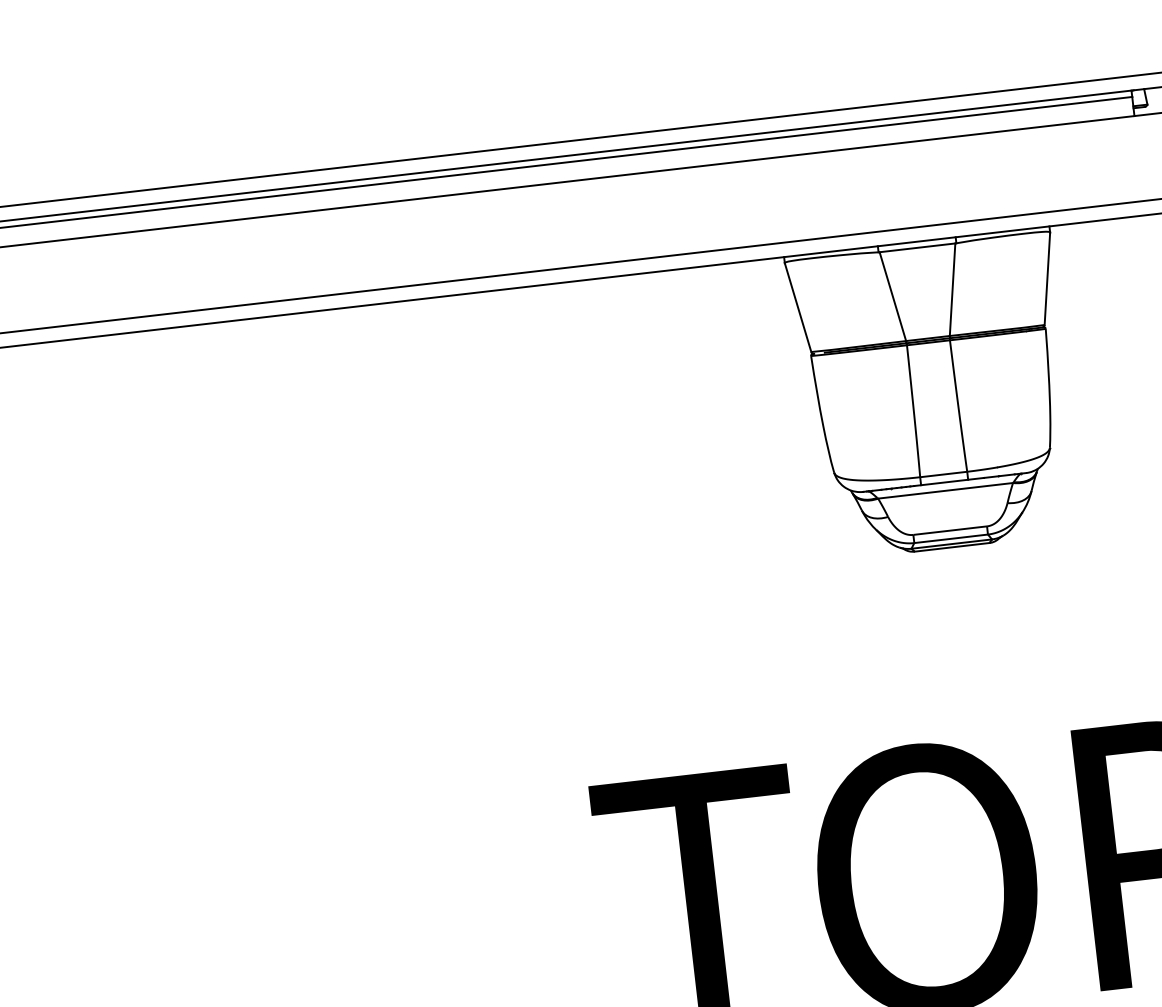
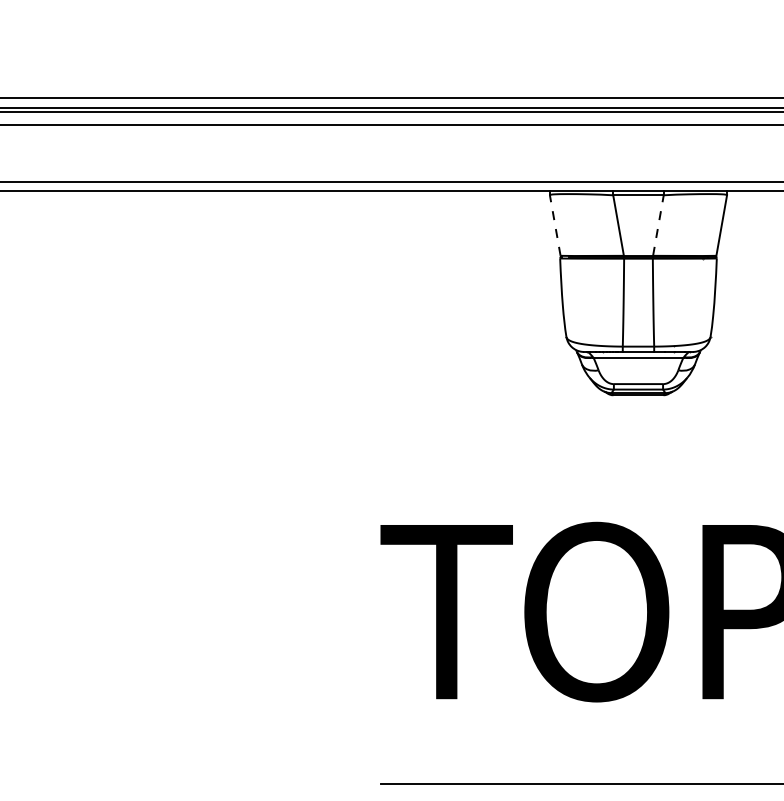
line: (952, 289) -> (658, 225), solid -> dashed
line: (798, 307) -> (555, 225), solid -> dashed

